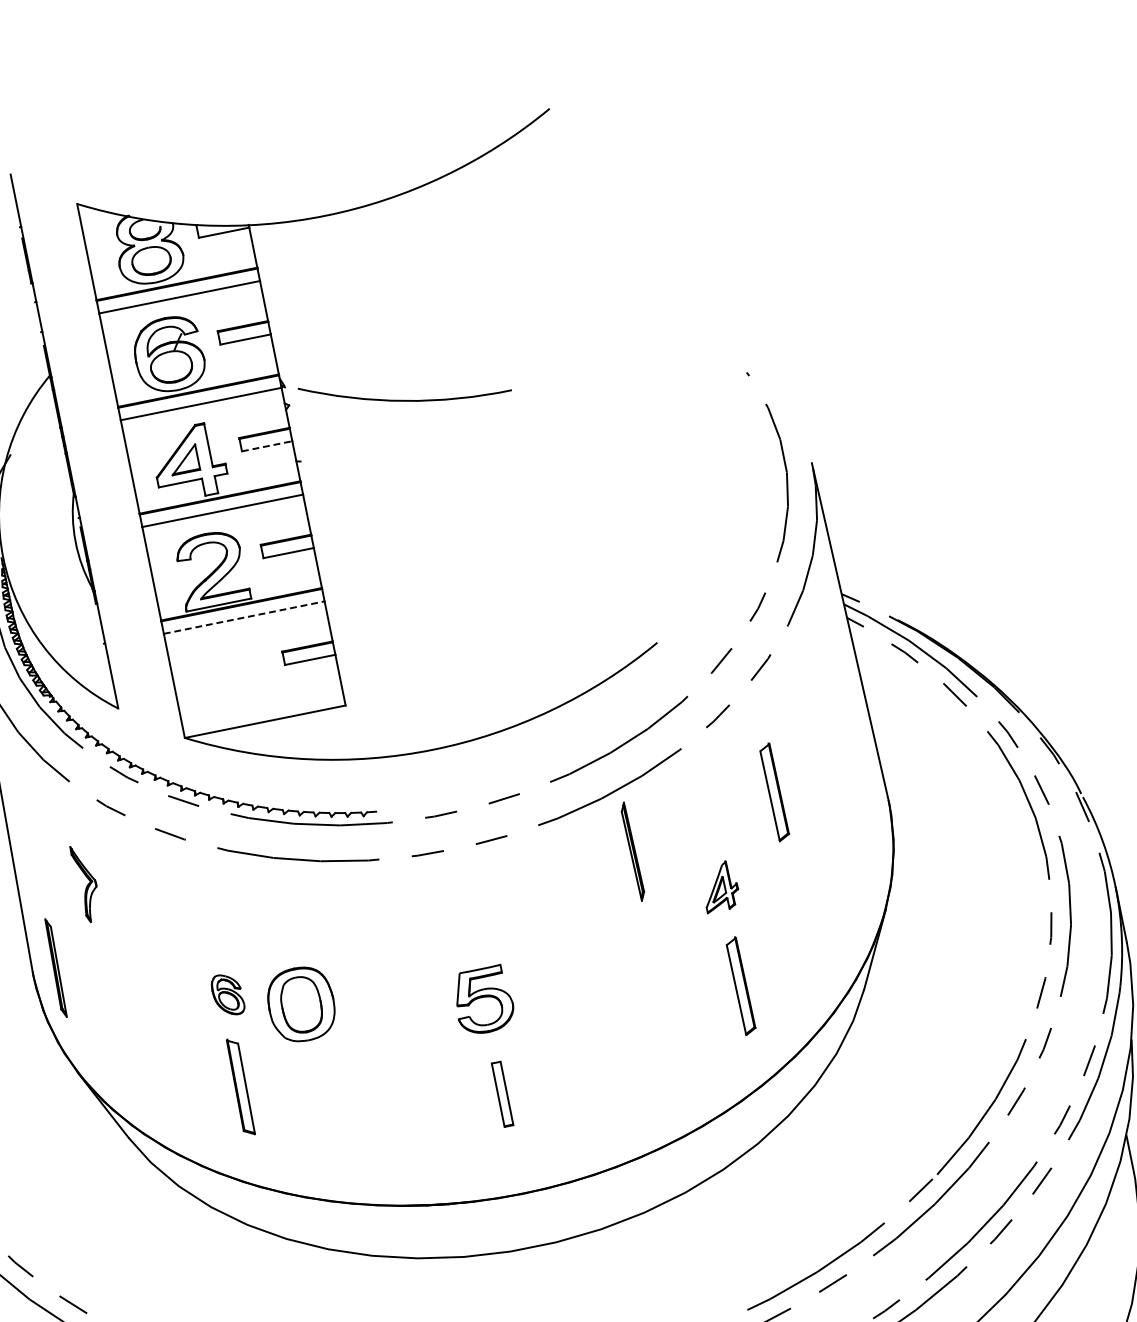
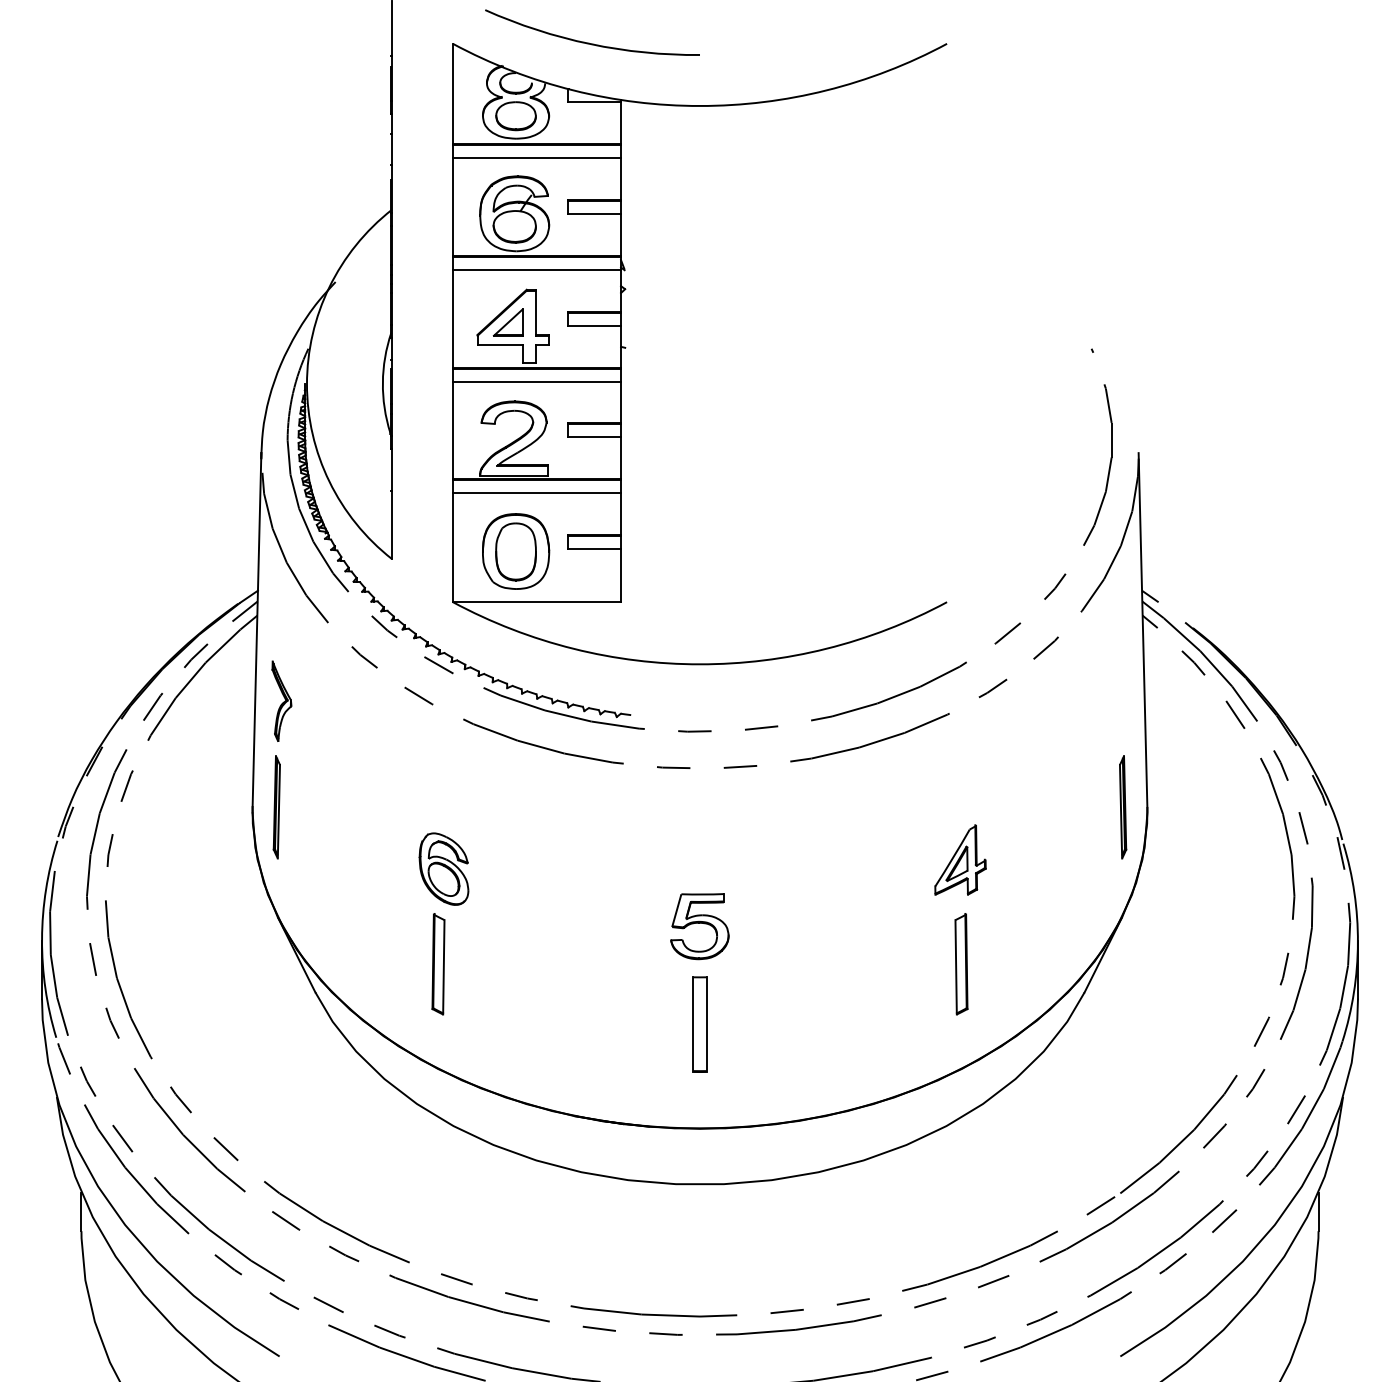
arc: (403, 399) -> (589, 42), moved
line: (267, 445) -> (595, 325), dashed -> solid
line: (244, 617) -> (537, 493), dashed -> solid
part: (774, 792) -> (1034, 776), removed
part: (633, 851) -> (1123, 807), moved
part: (86, 882) -> (281, 700), moved
part: (719, 886) -> (960, 859), size x1.43
part: (227, 994) -> (443, 868), size x1.67
part: (301, 1004) -> (516, 551), moved
part: (502, 1094) -> (699, 1024), size x1.43

